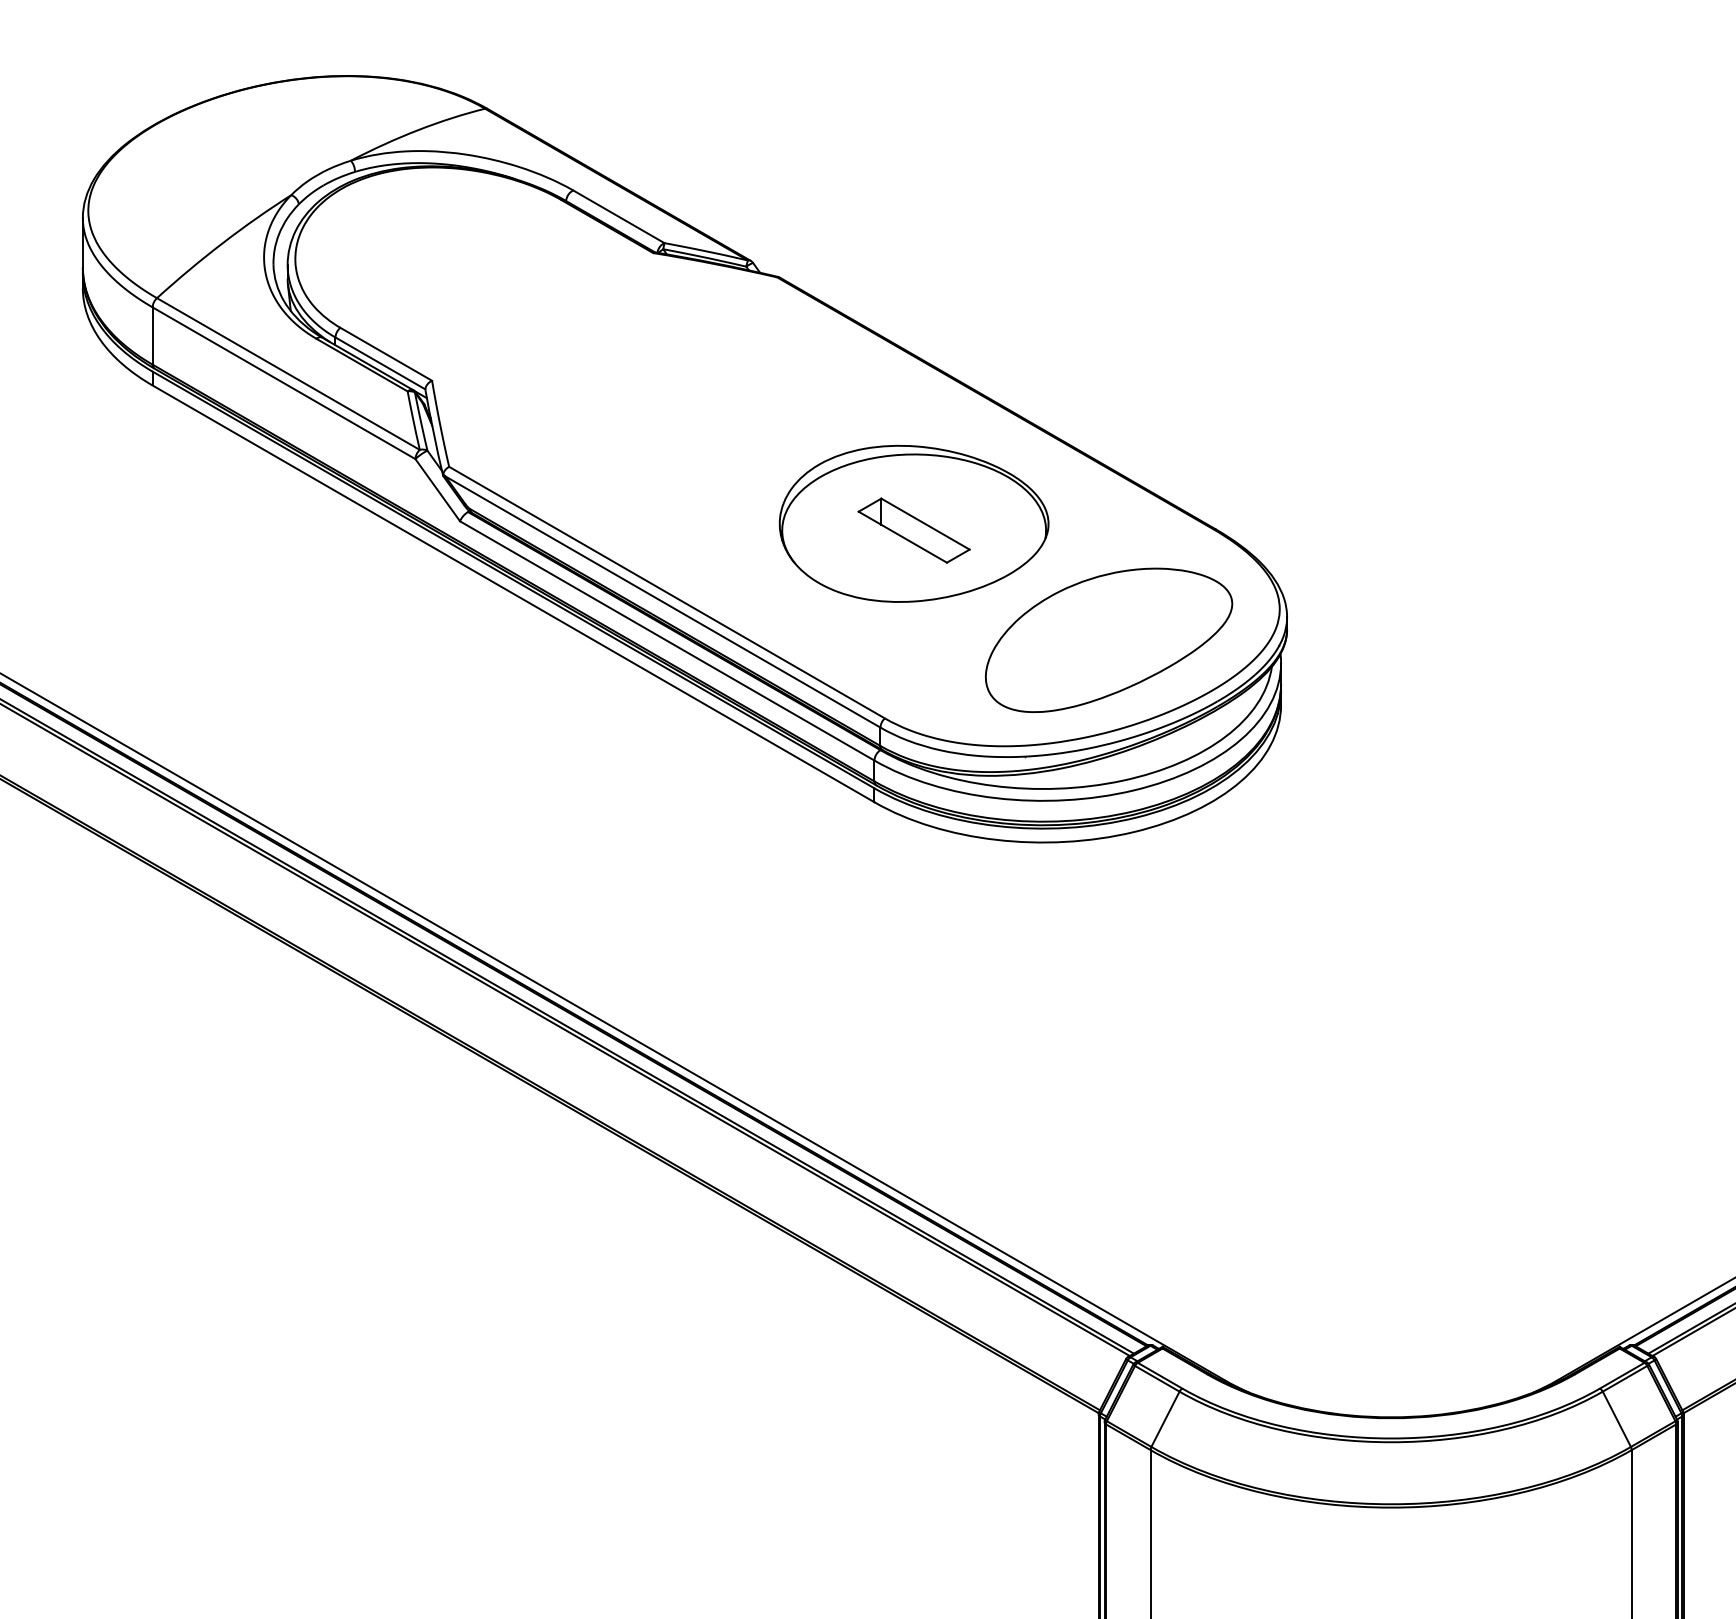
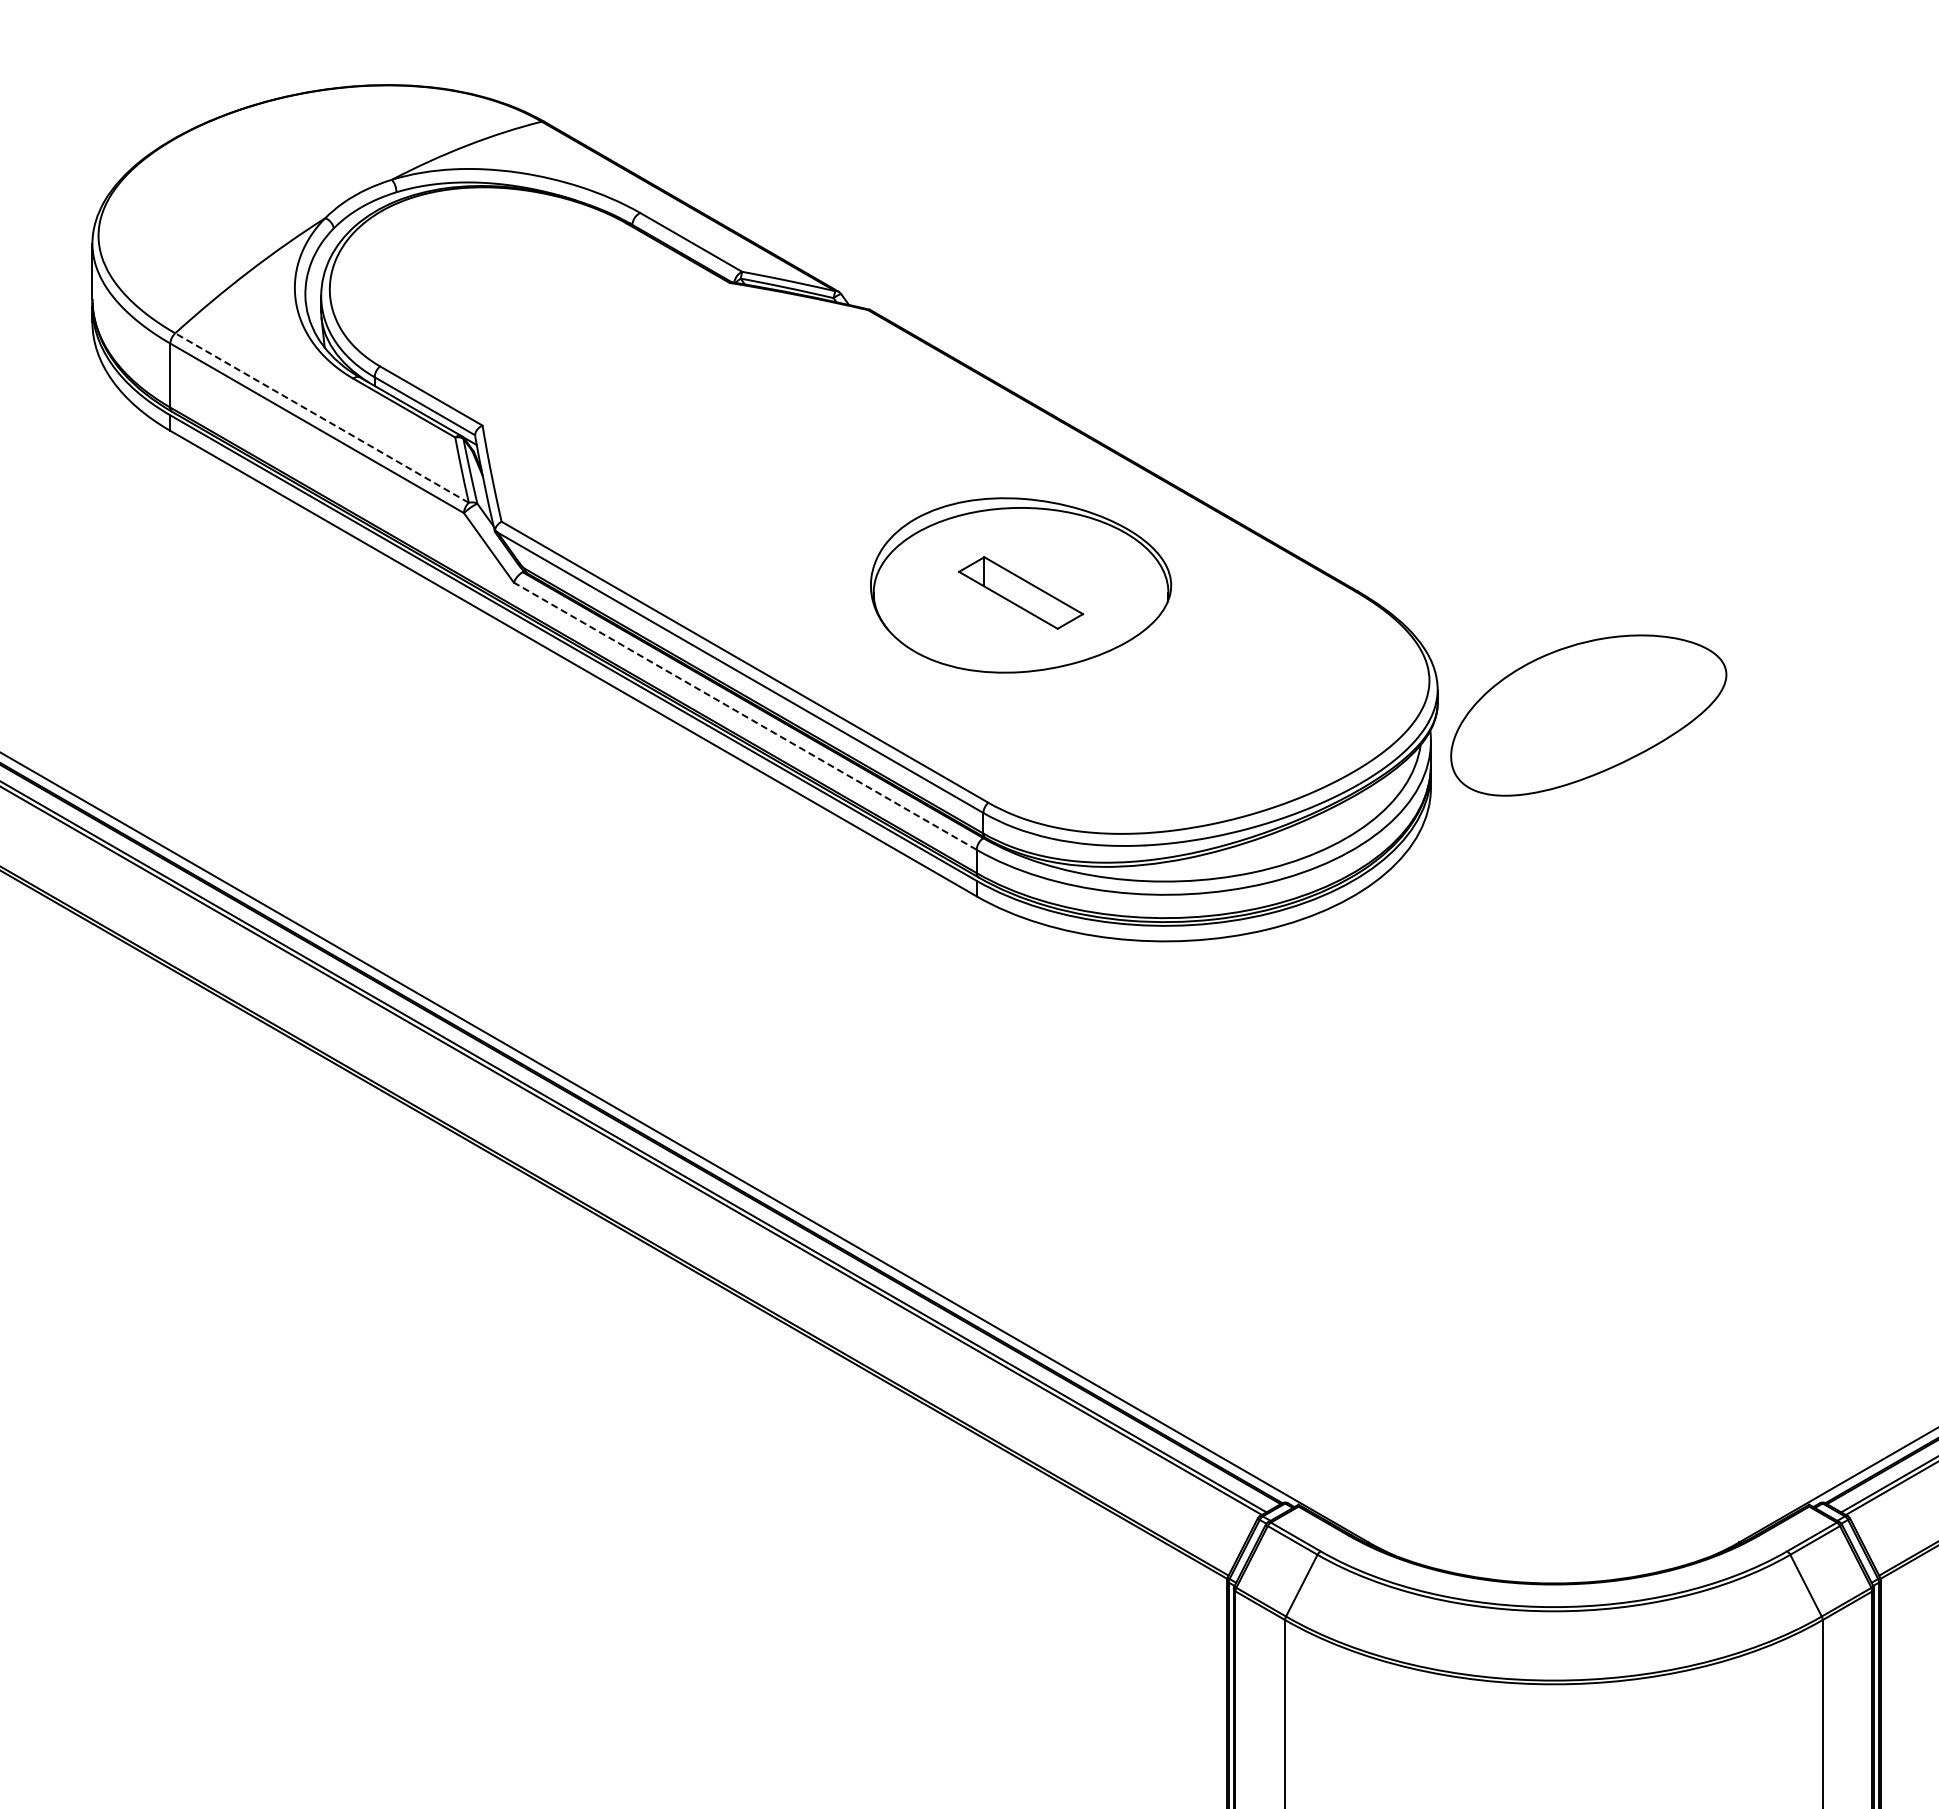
line: (288, 374) -> (322, 418), solid -> dashed
line: (666, 640) -> (744, 715), solid -> dashed
part: (1108, 640) -> (1588, 715), moved

